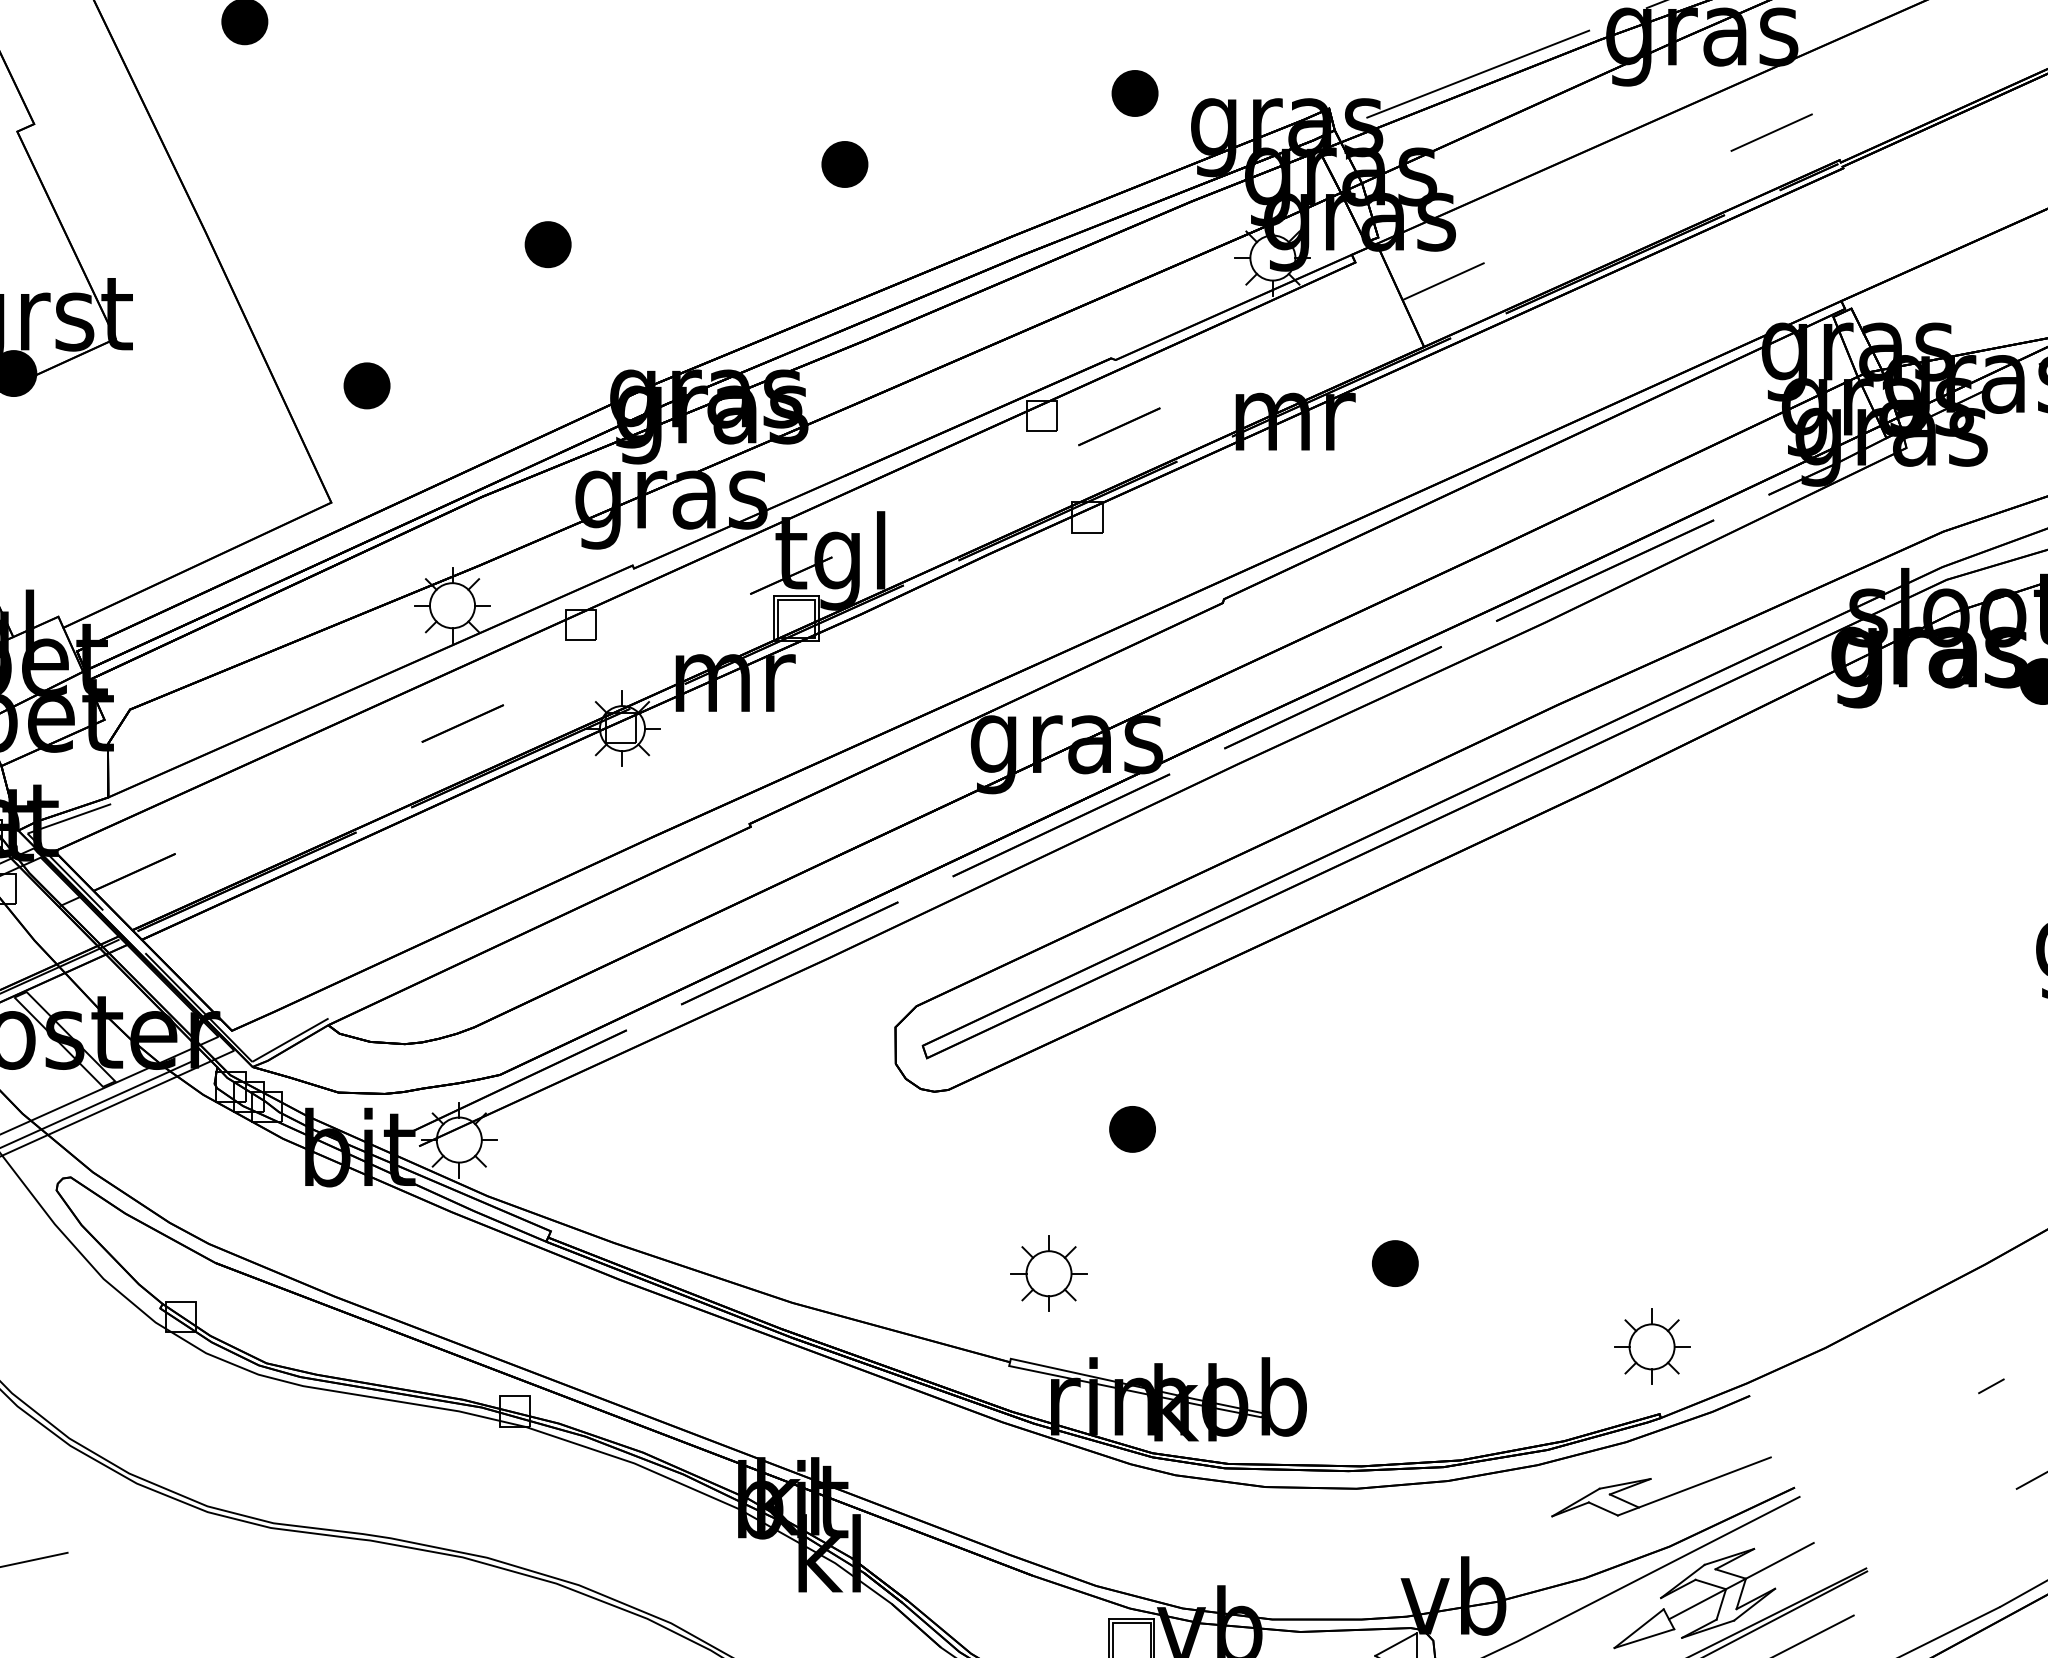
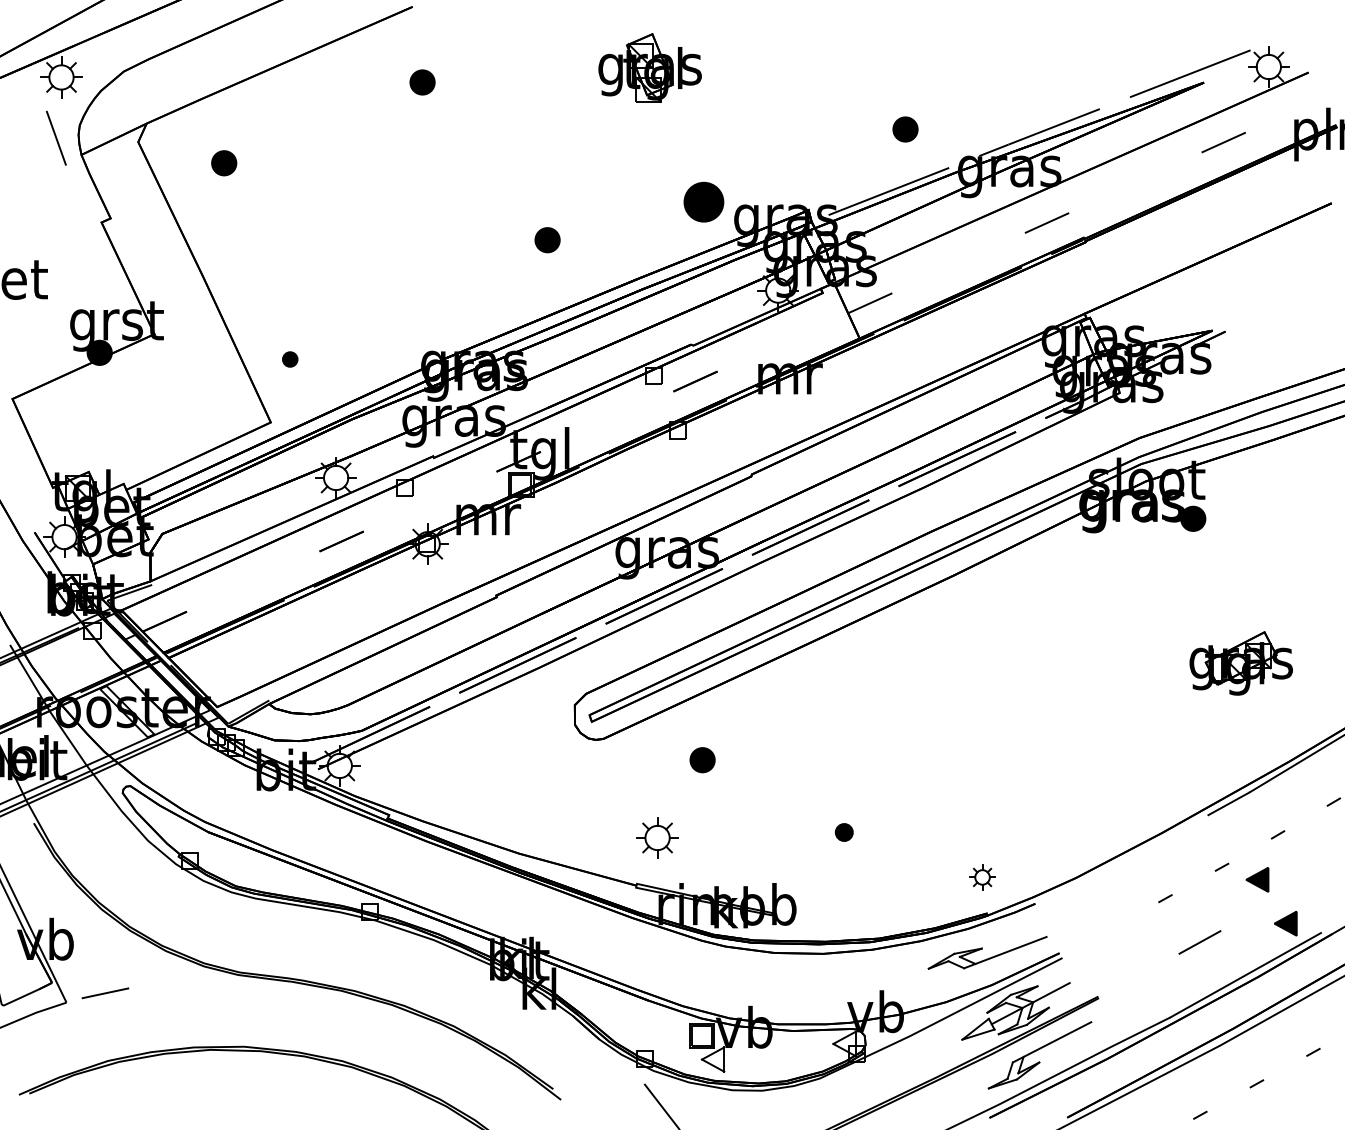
part: (1134, 92) -> (703, 201), size x1.6
part: (547, 244) -> (387, 283), removed
part: (367, 385) -> (290, 359), size x0.6
part: (1395, 1263) -> (844, 832), size x0.7
part: (1651, 1347) -> (982, 877), size x0.6

